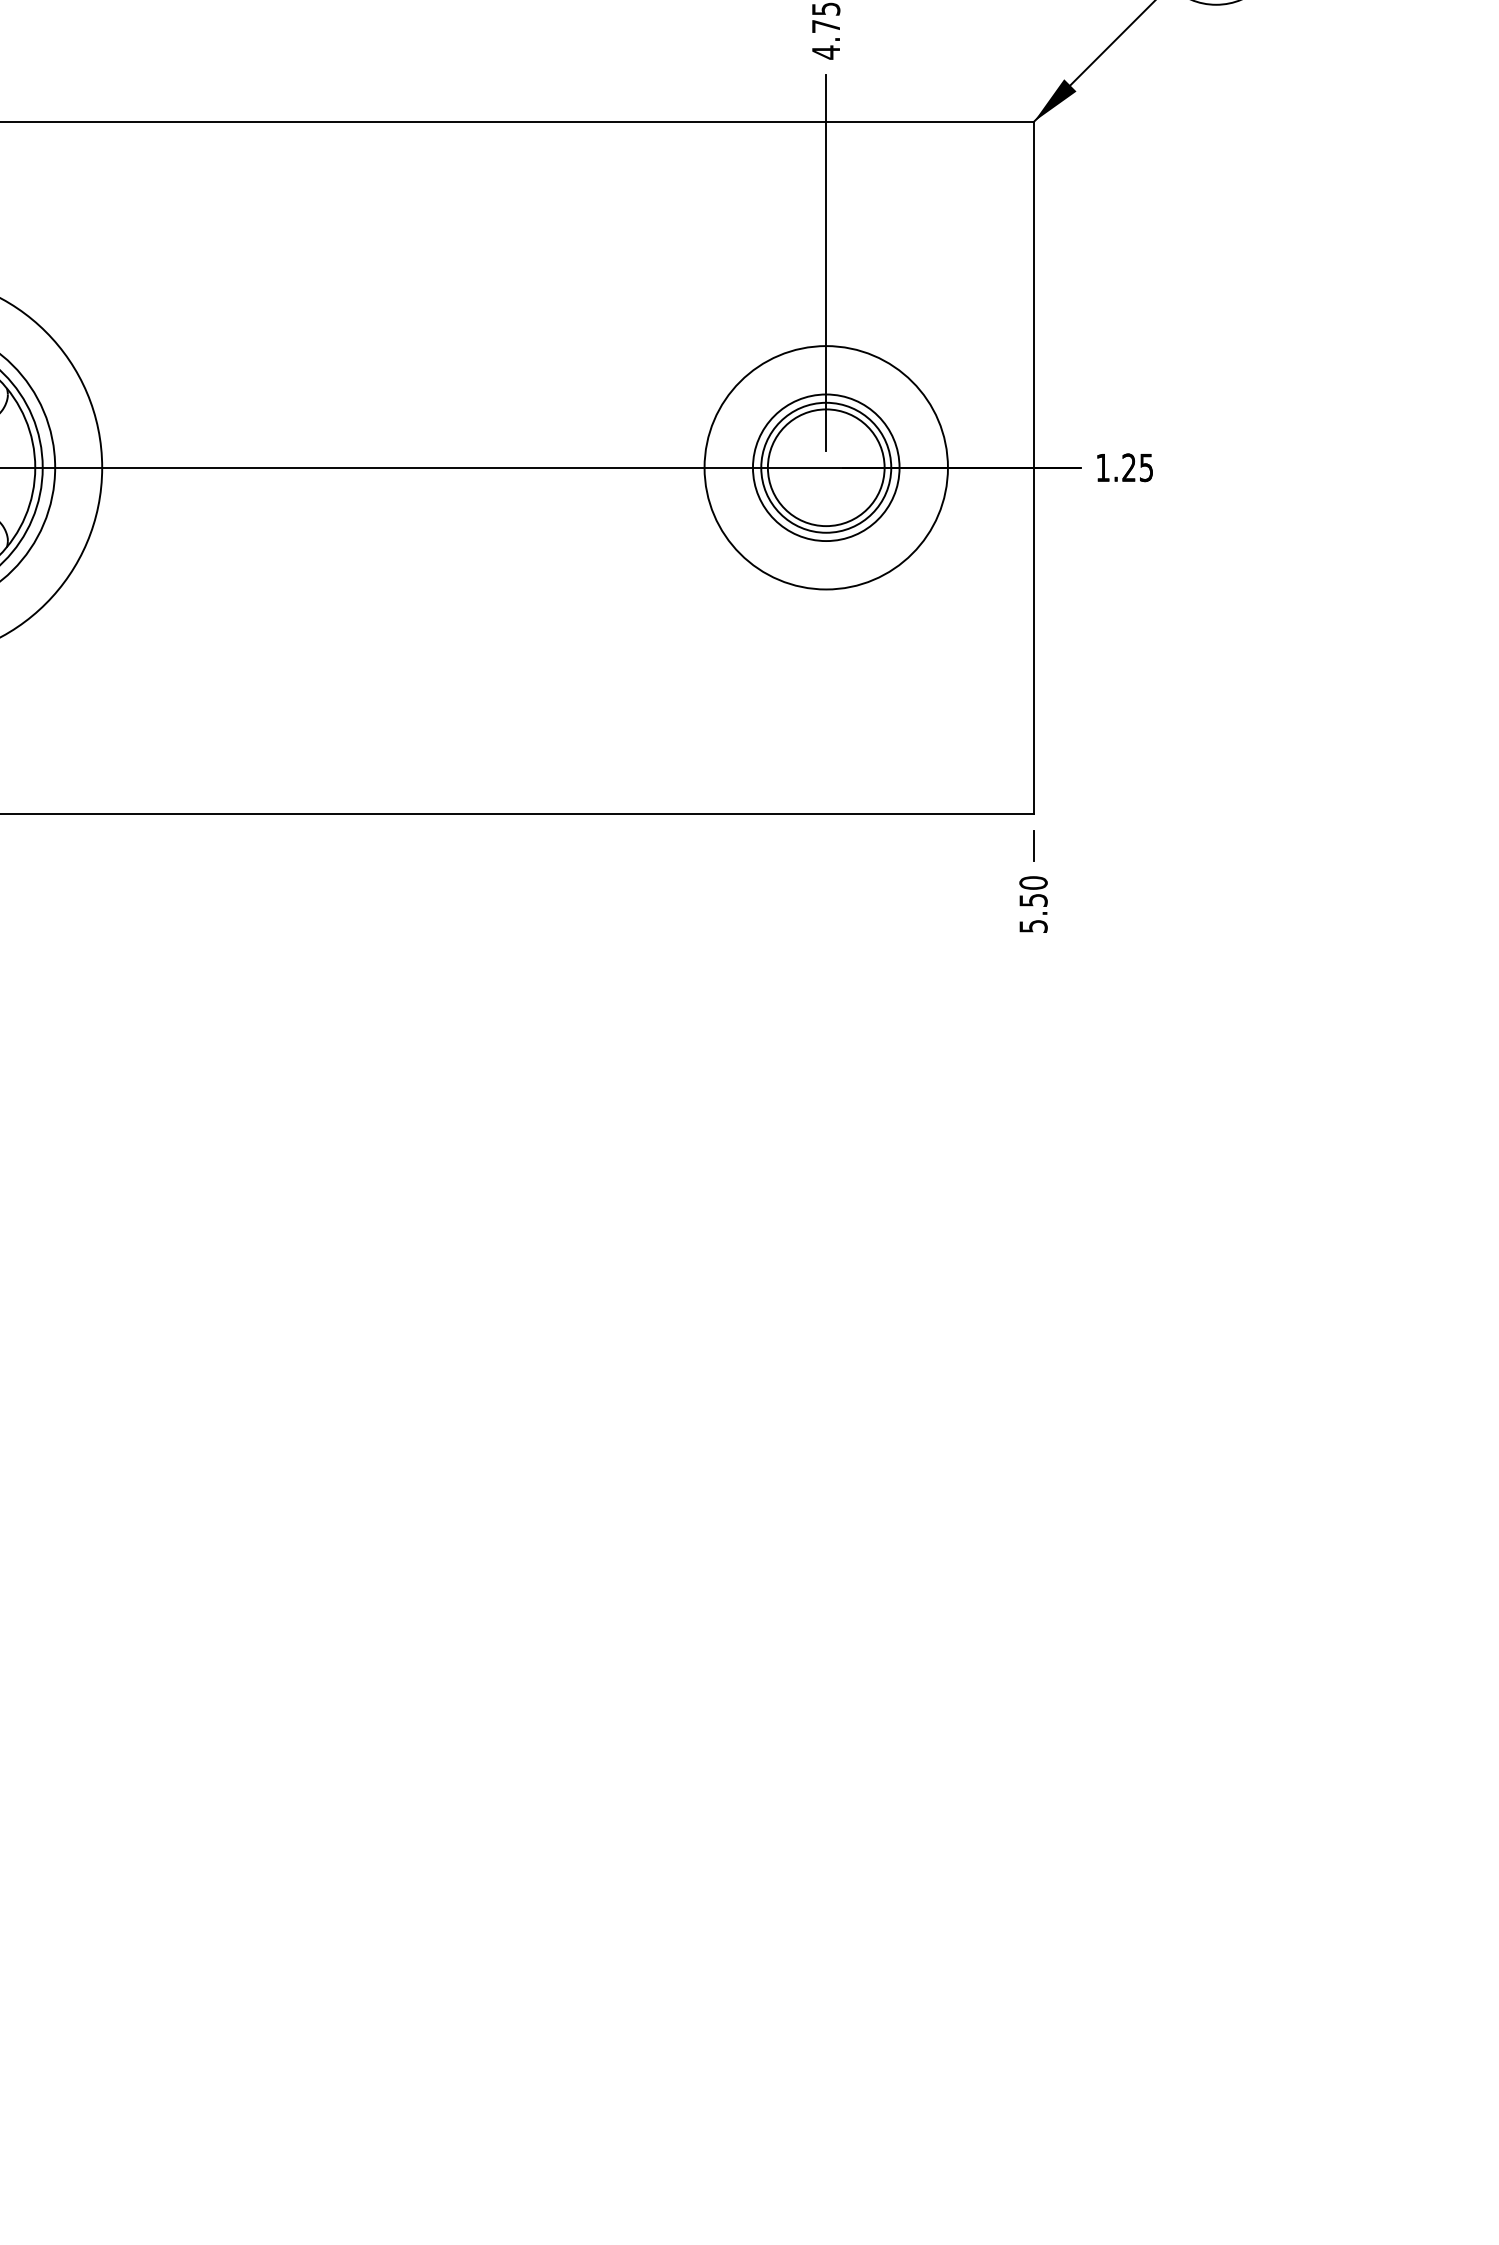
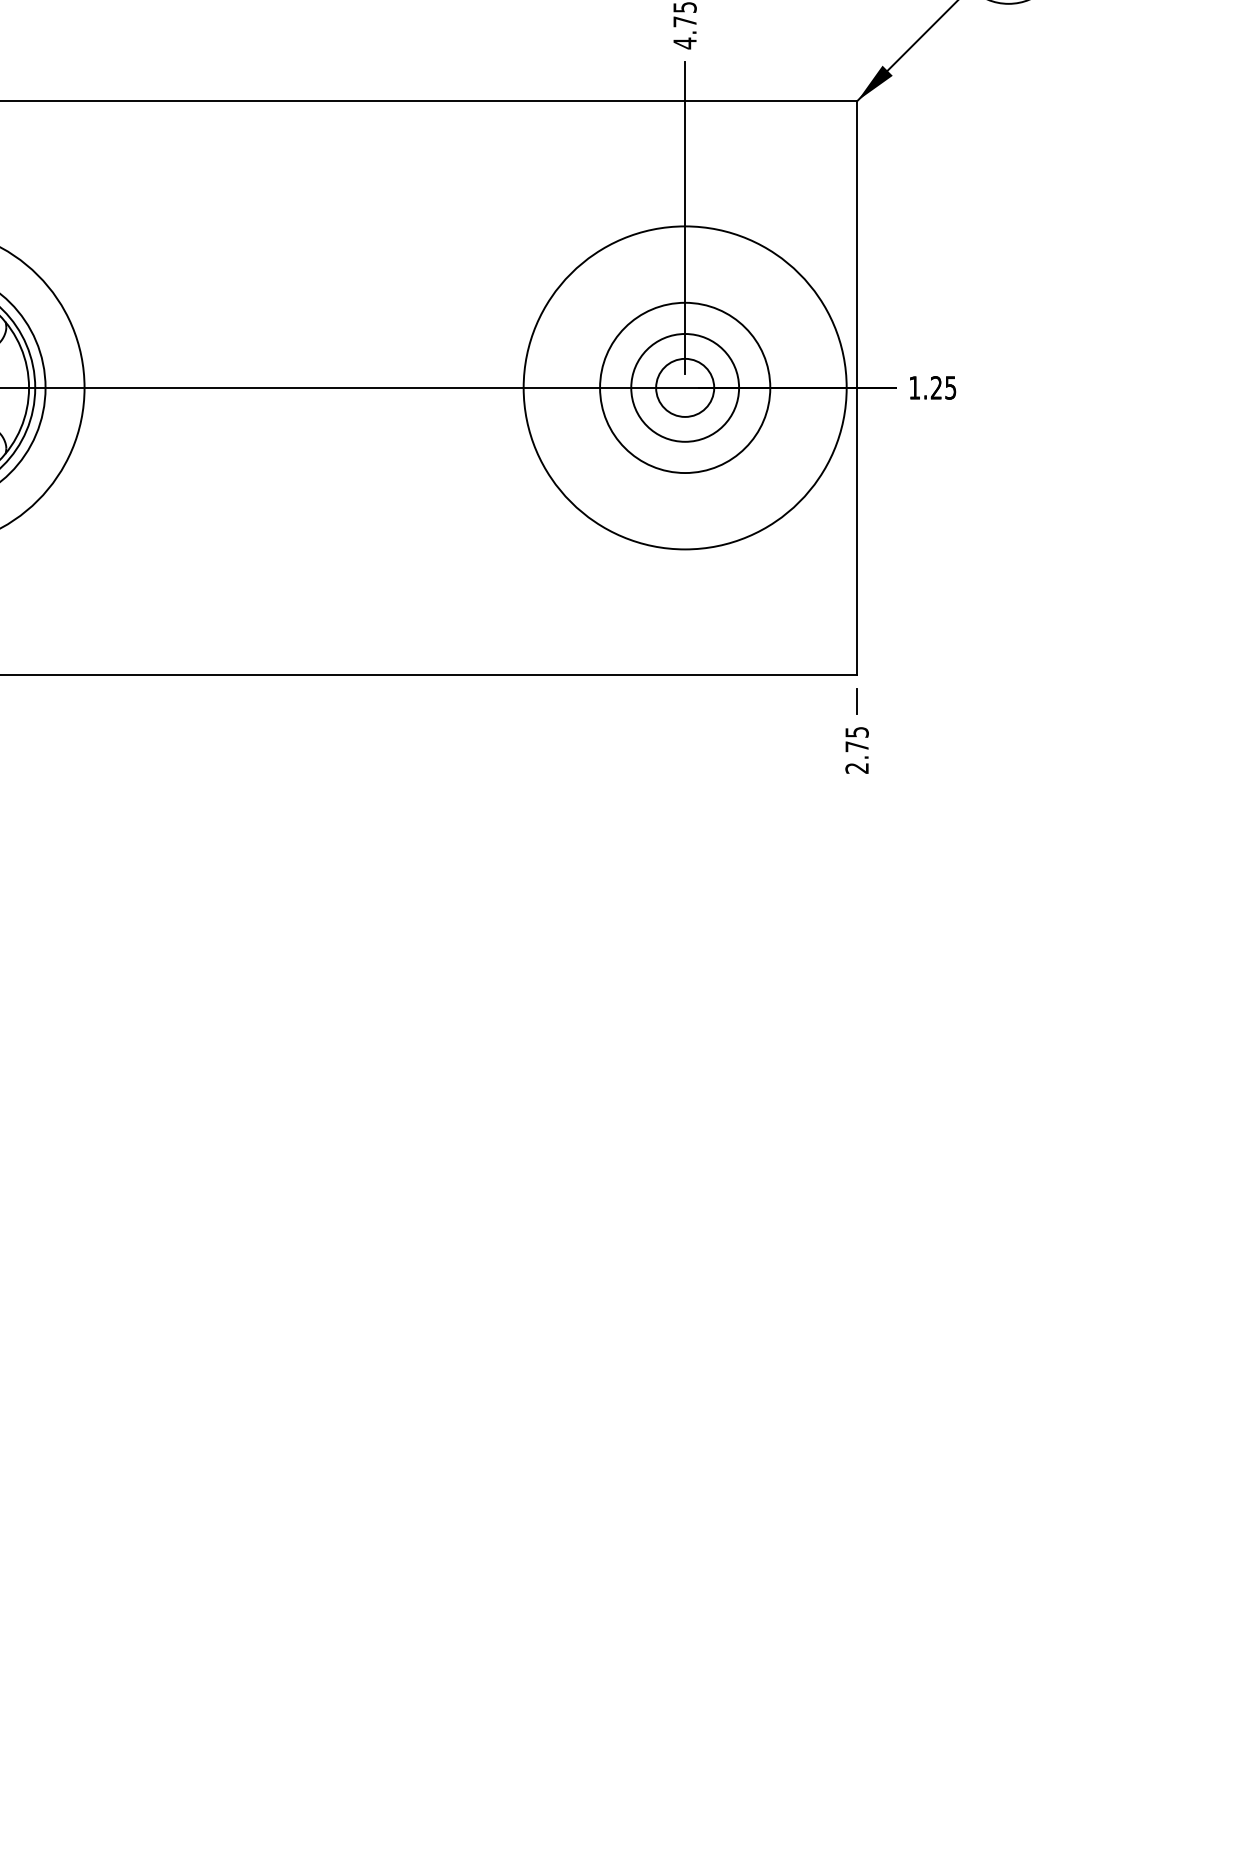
circle: (825, 467) -> (684, 387), size x0.6
circle: (825, 467) -> (684, 387), size x1.4
circle: (825, 467) -> (684, 387), size x1.6
text: (1033, 904) -> (857, 750), 5.50 -> 2.75

